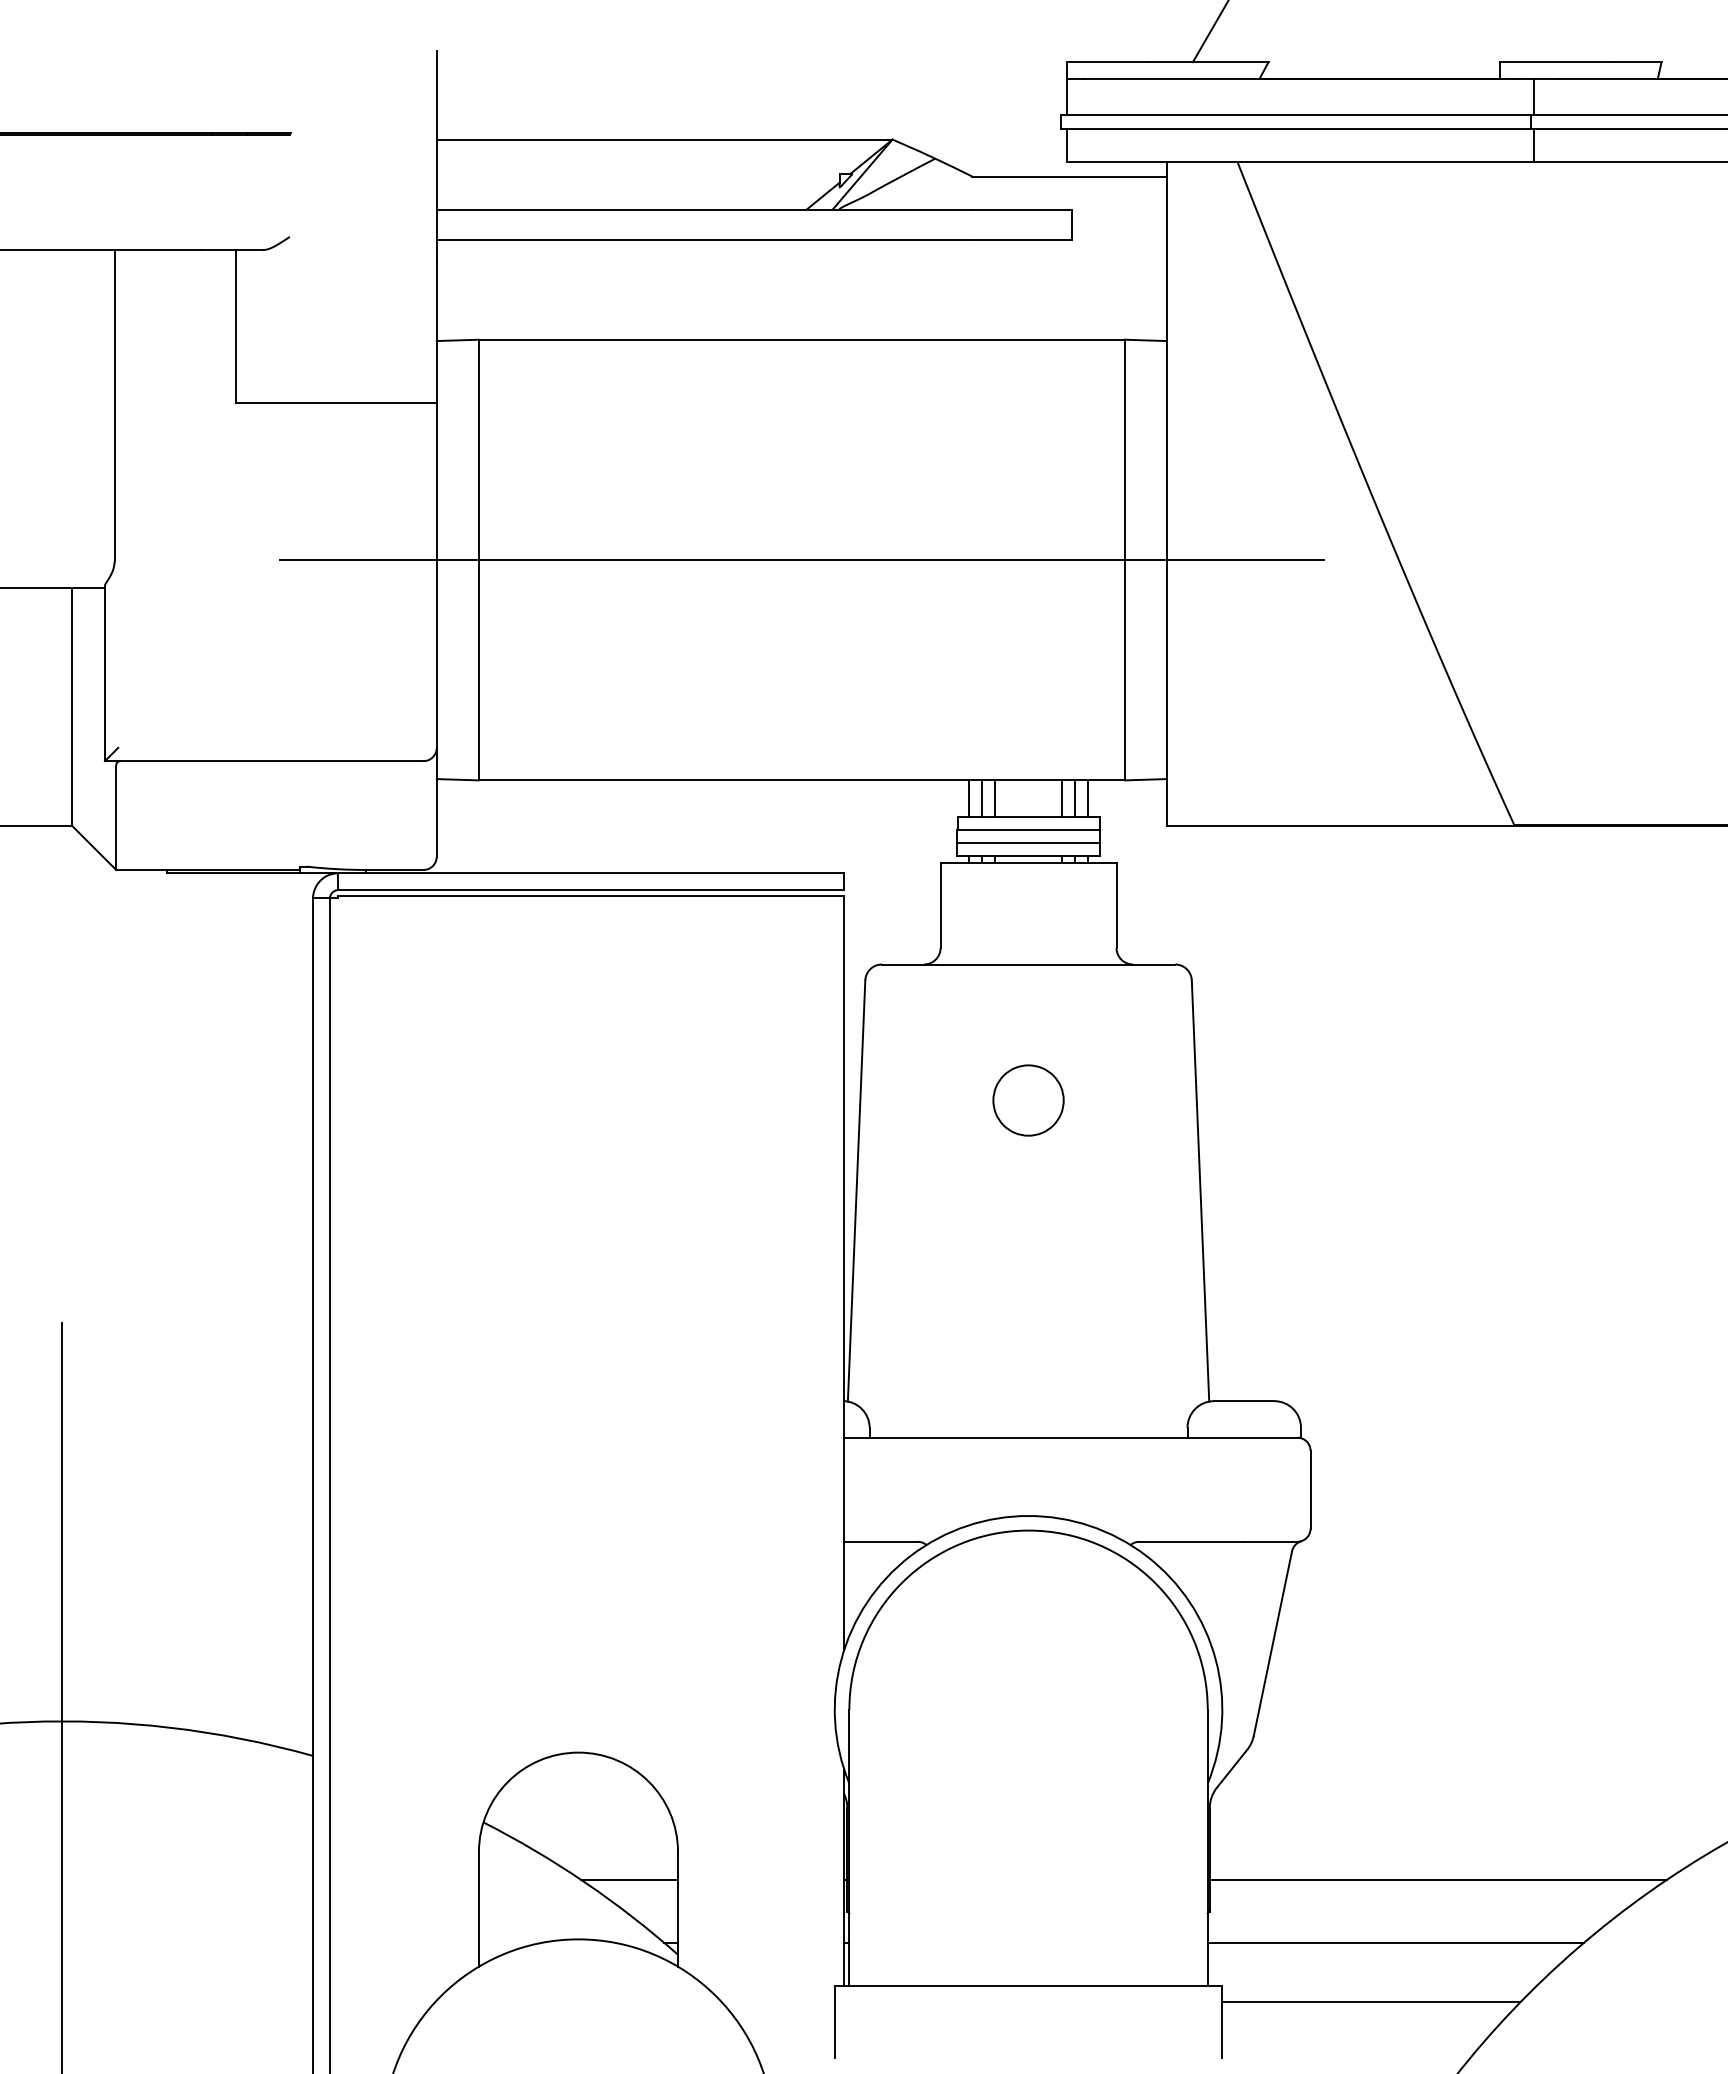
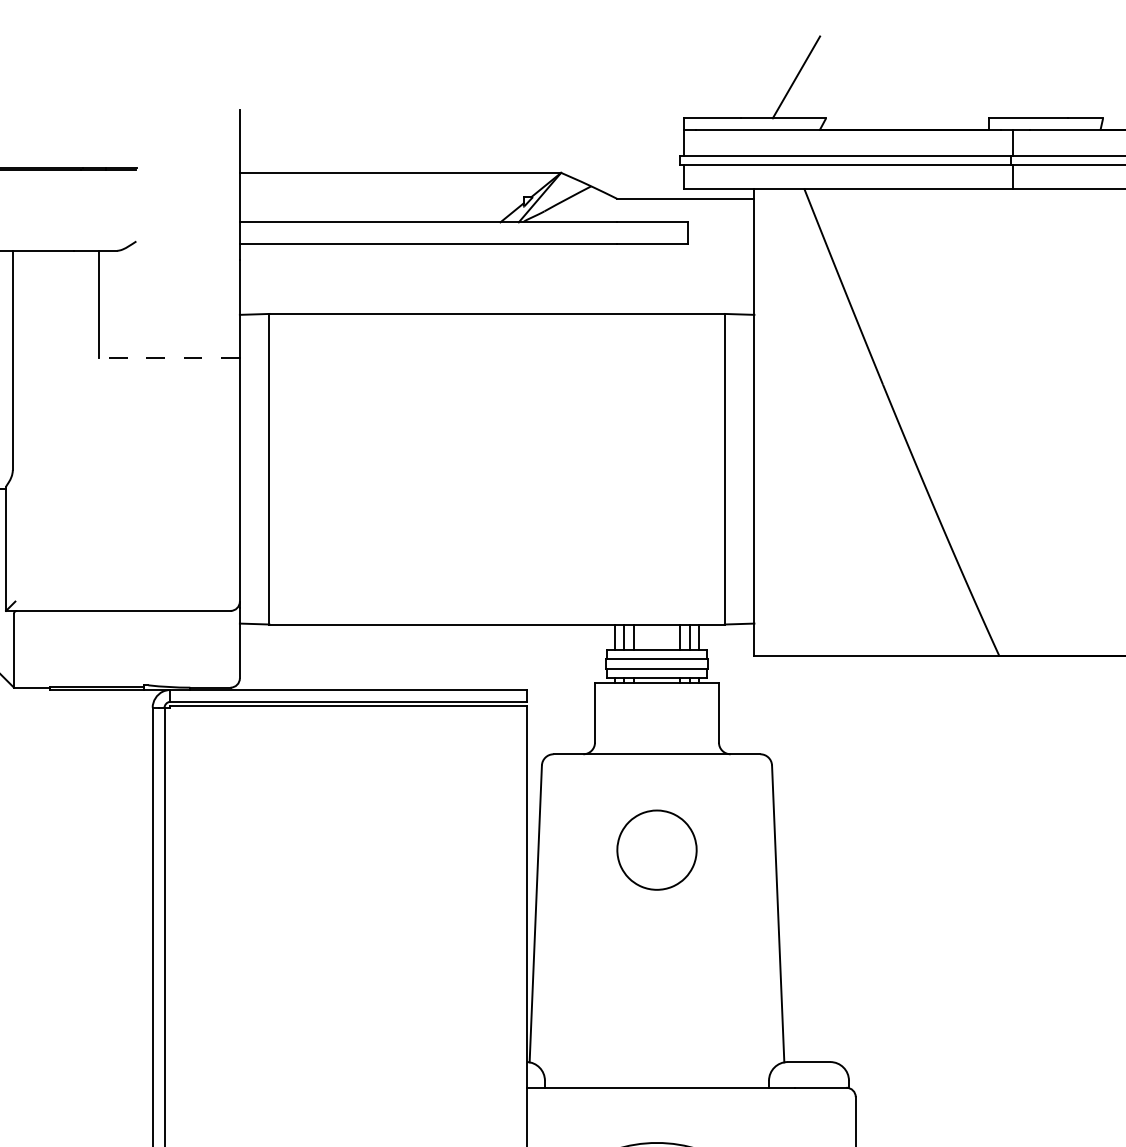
line: (336, 402) -> (169, 358), solid -> dashed
line: (801, 560) -> (496, 469), removed
part: (1028, 1100) -> (656, 850), size x1.6

